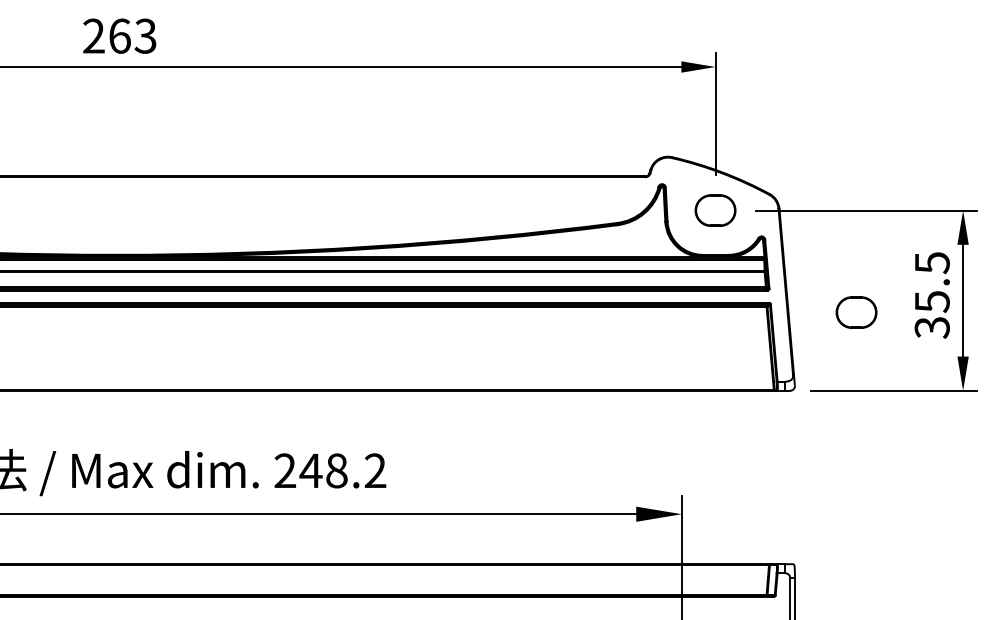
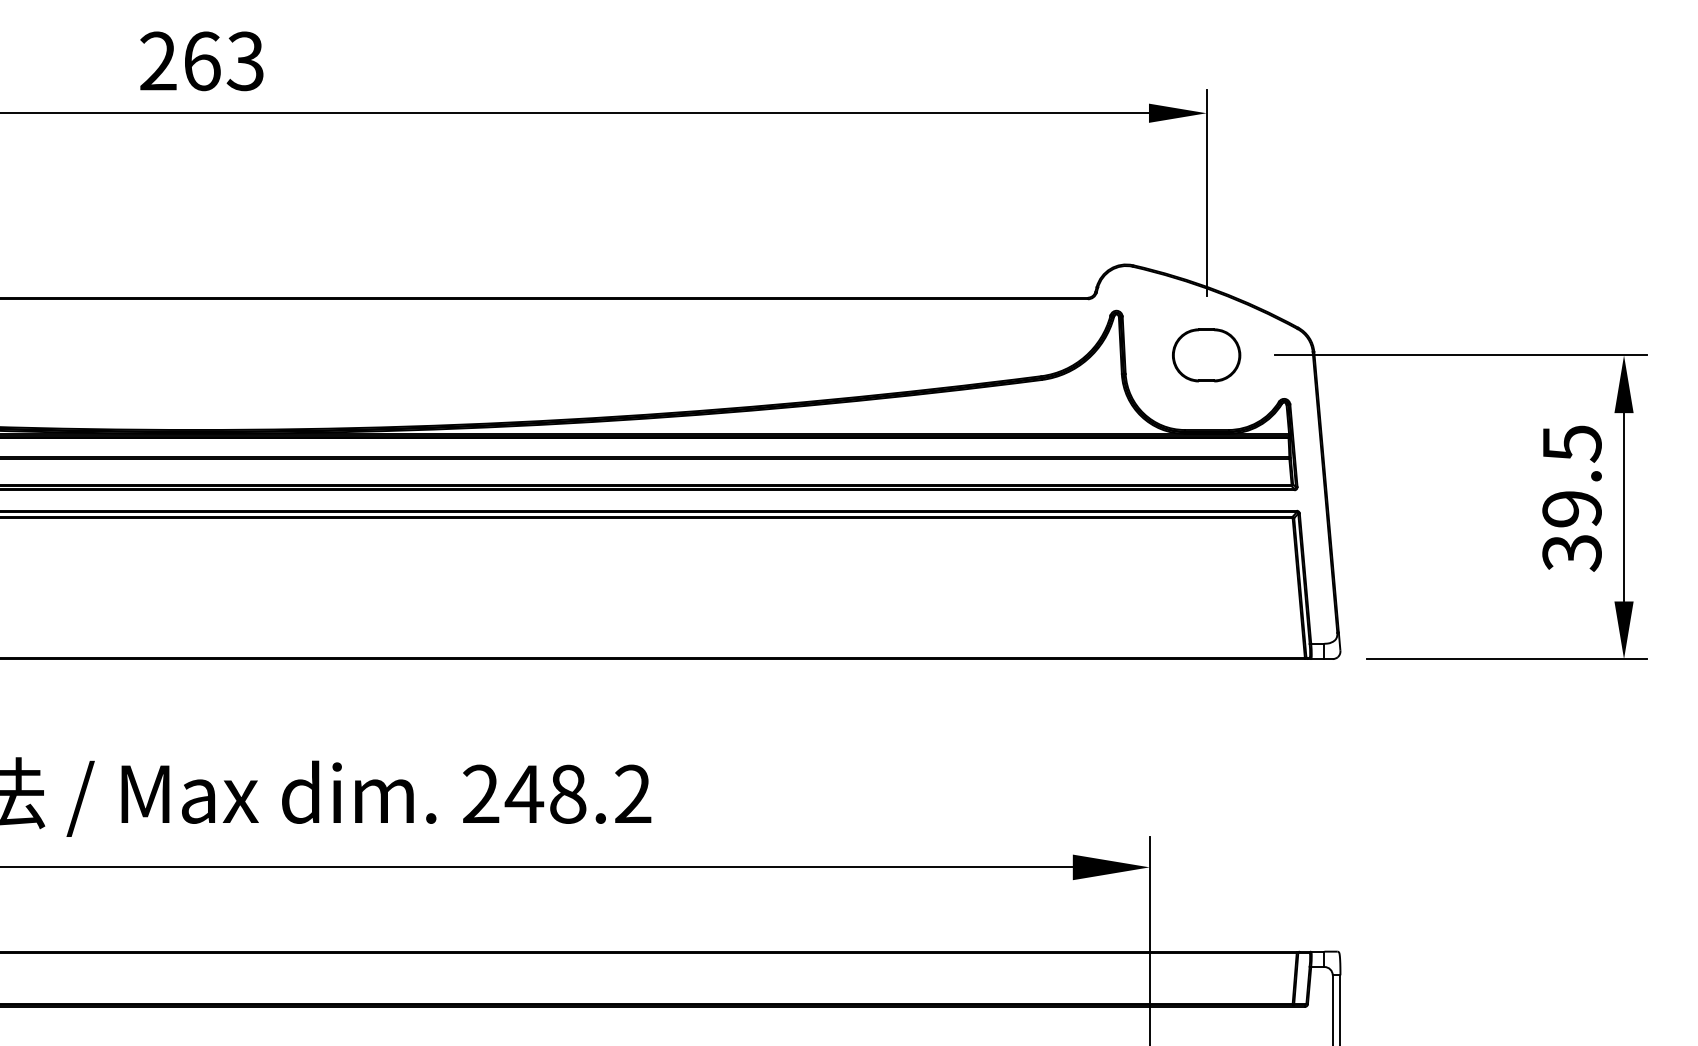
text: (931, 302) -> (1570, 510), 35.5 -> 39.5
part: (856, 312) -> (1444, 527), removed

